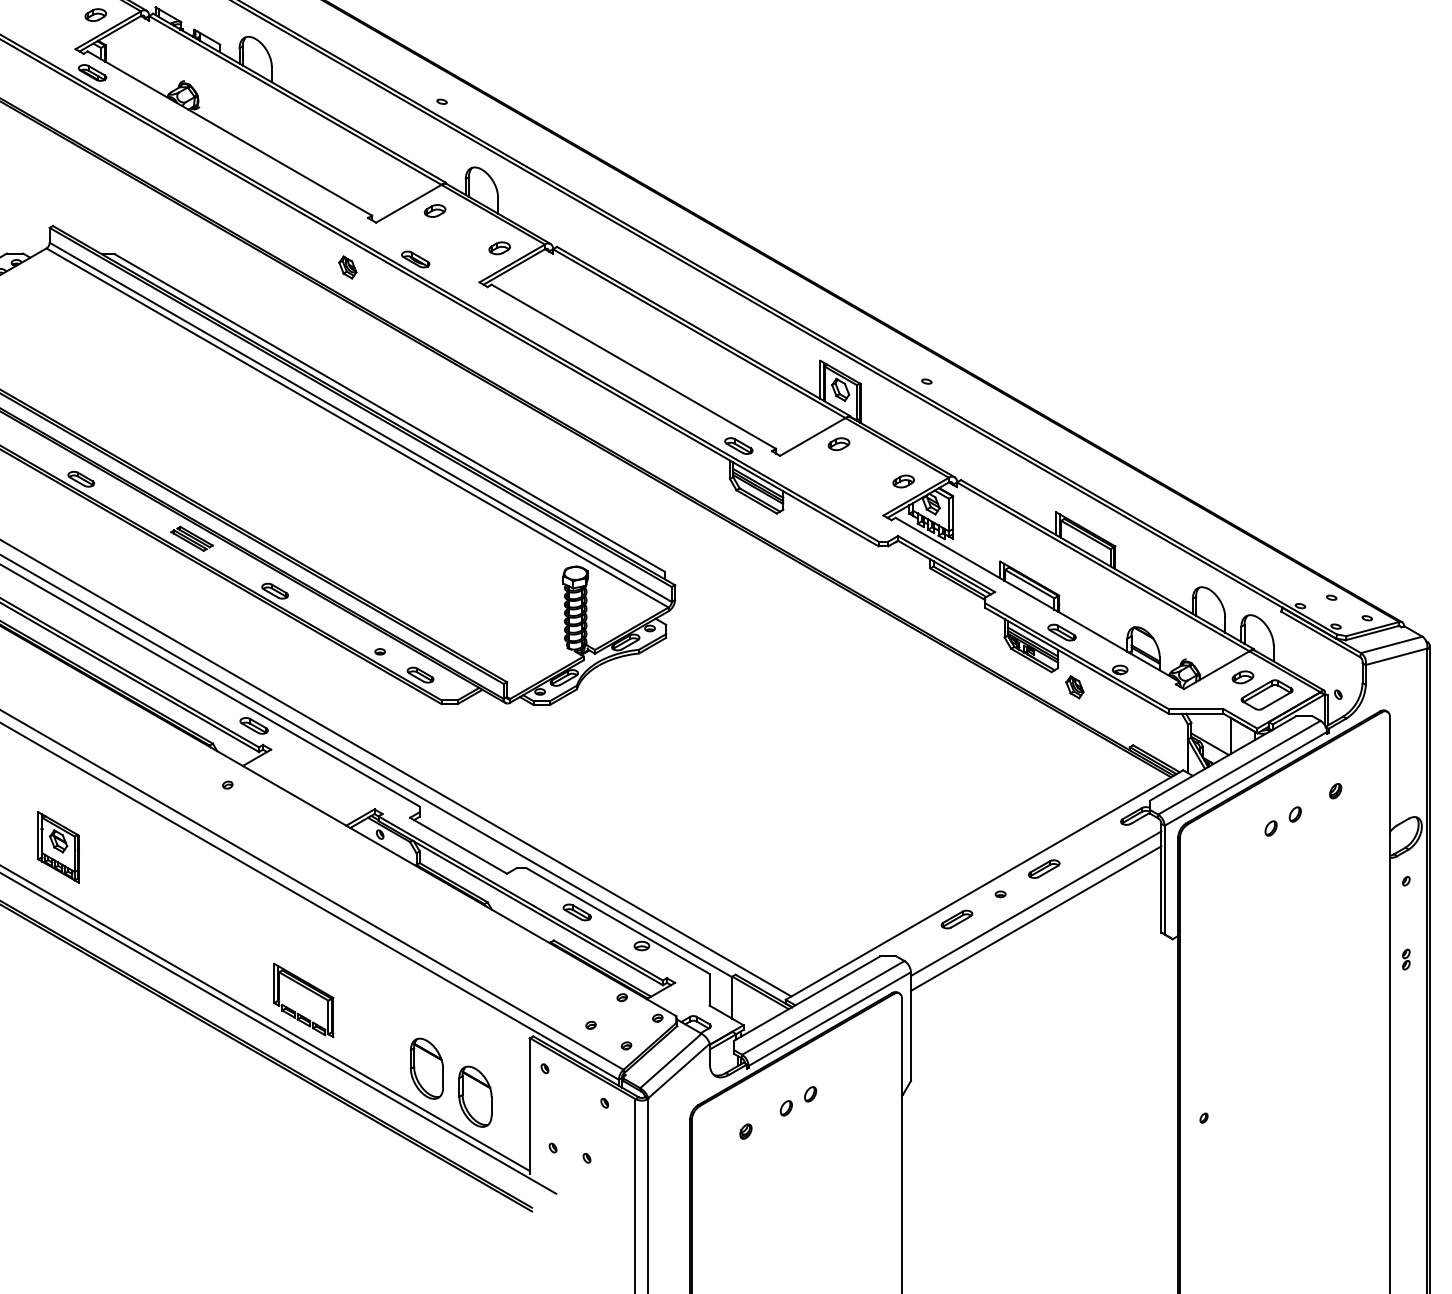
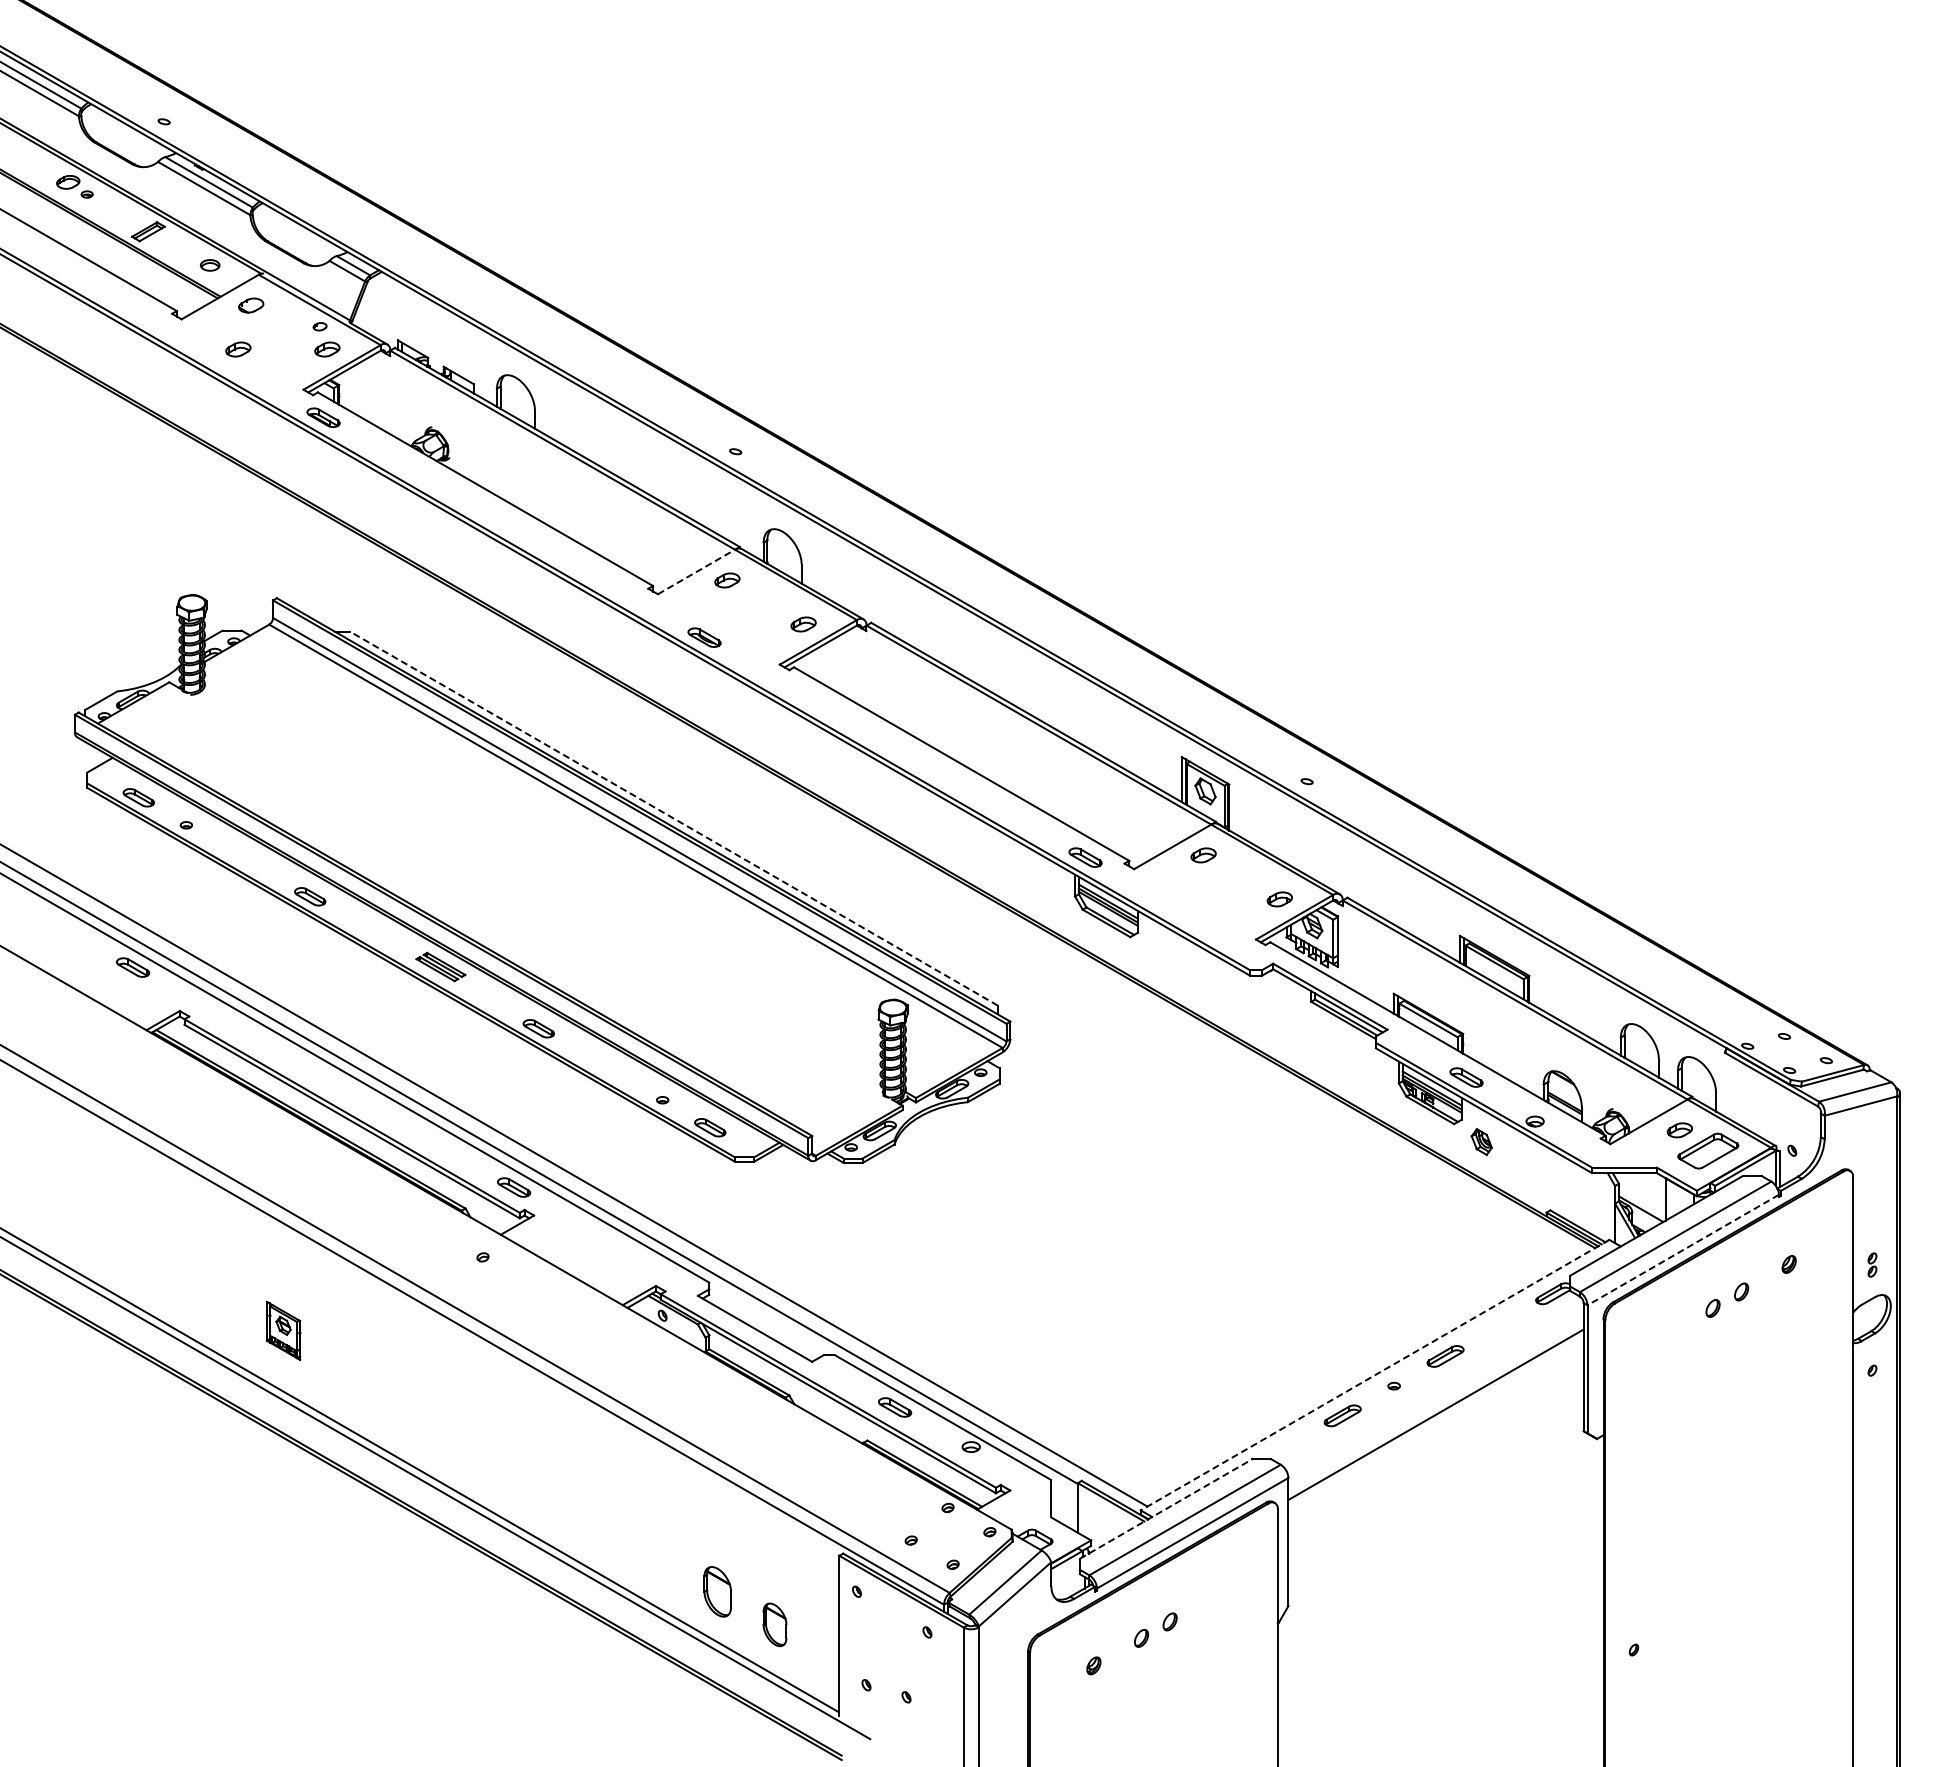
part: (20, 15) -> (238, 349), added
line: (408, 203) -> (696, 571), solid -> dashed
part: (347, 267) -> (624, 647), removed
line: (390, 412) -> (674, 818), solid -> dashed
line: (1246, 779) -> (1683, 1250), solid -> dashed
part: (58, 847) -> (283, 1330), size x0.7
line: (984, 885) -> (1375, 1375), solid -> dashed
line: (1035, 903) -> (1435, 1396), removed
part: (1406, 959) -> (1872, 1264), moved
part: (308, 990) -> (578, 1499), removed
line: (807, 998) -> (1166, 1509), solid -> dashed
part: (426, 1068) -> (717, 1591), size x0.7
part: (475, 1096) -> (774, 1624), size x0.6

